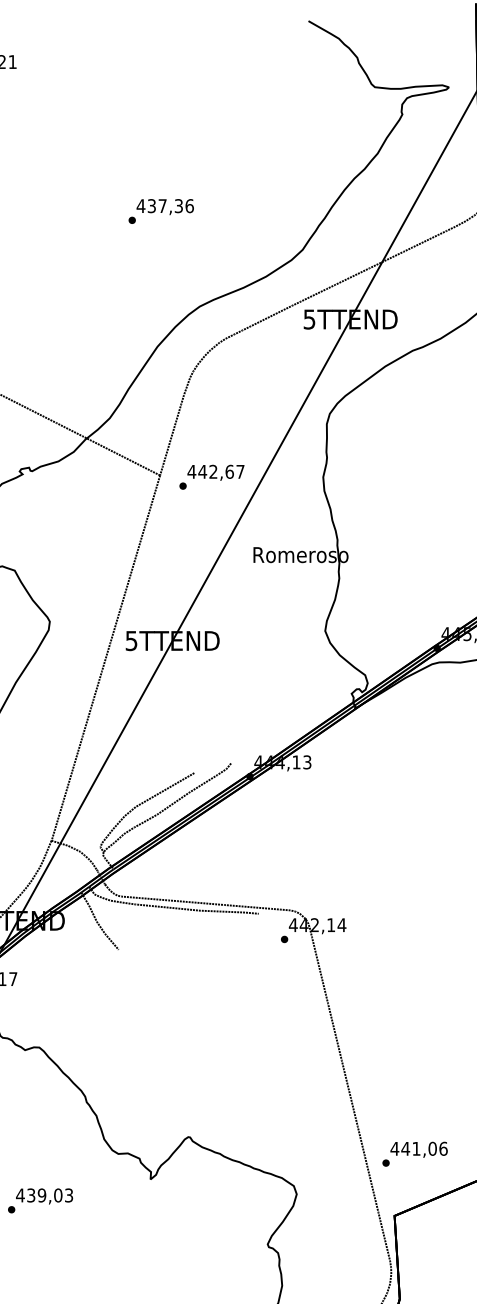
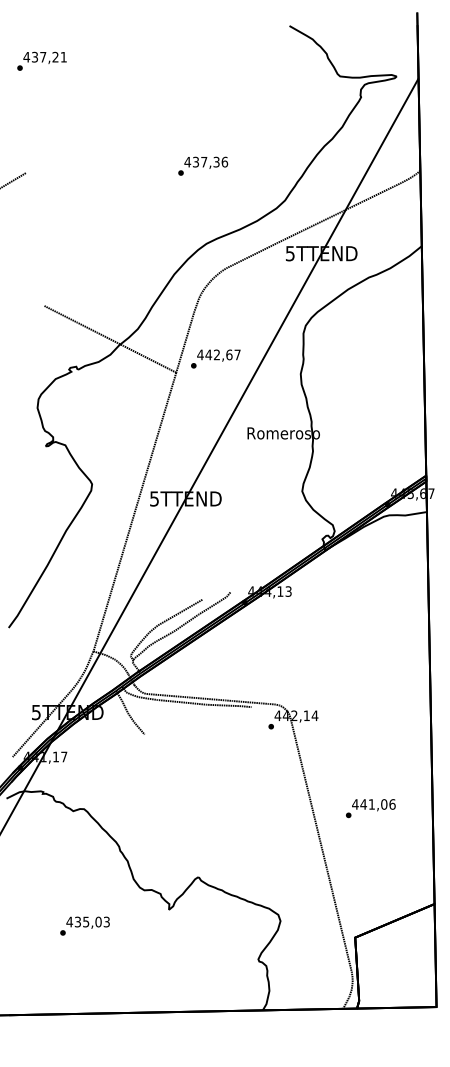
text: (161, 210) -> (203, 165), moved
text: (211, 476) -> (215, 358), moved
text: (414, 1154) -> (370, 808), moved
text: (42, 1194) -> (86, 921), 439,03 -> 435,03

